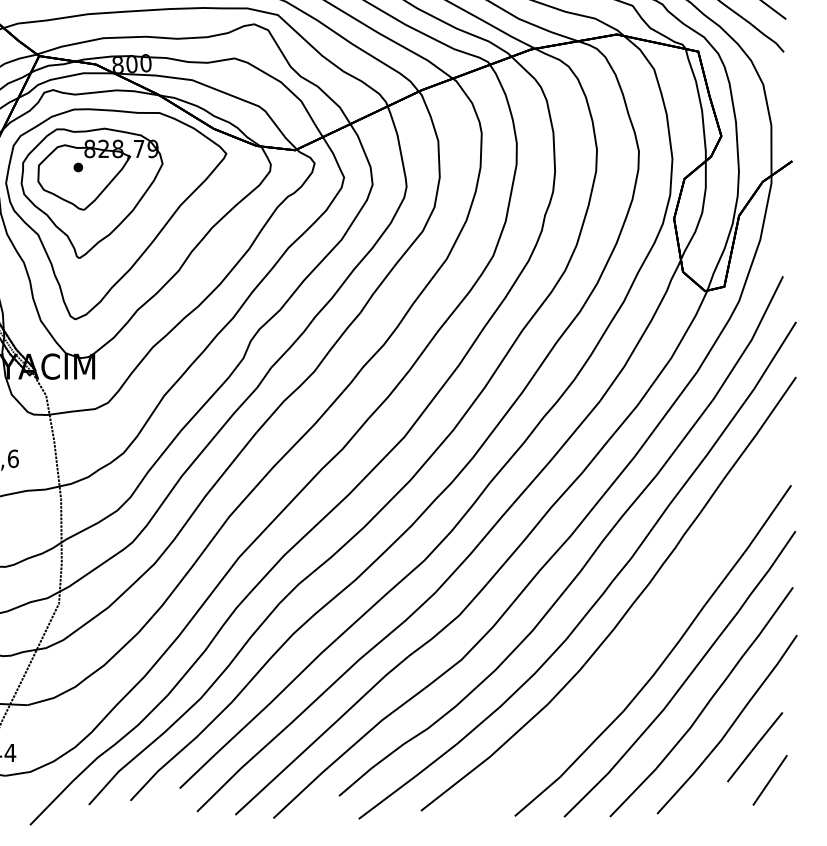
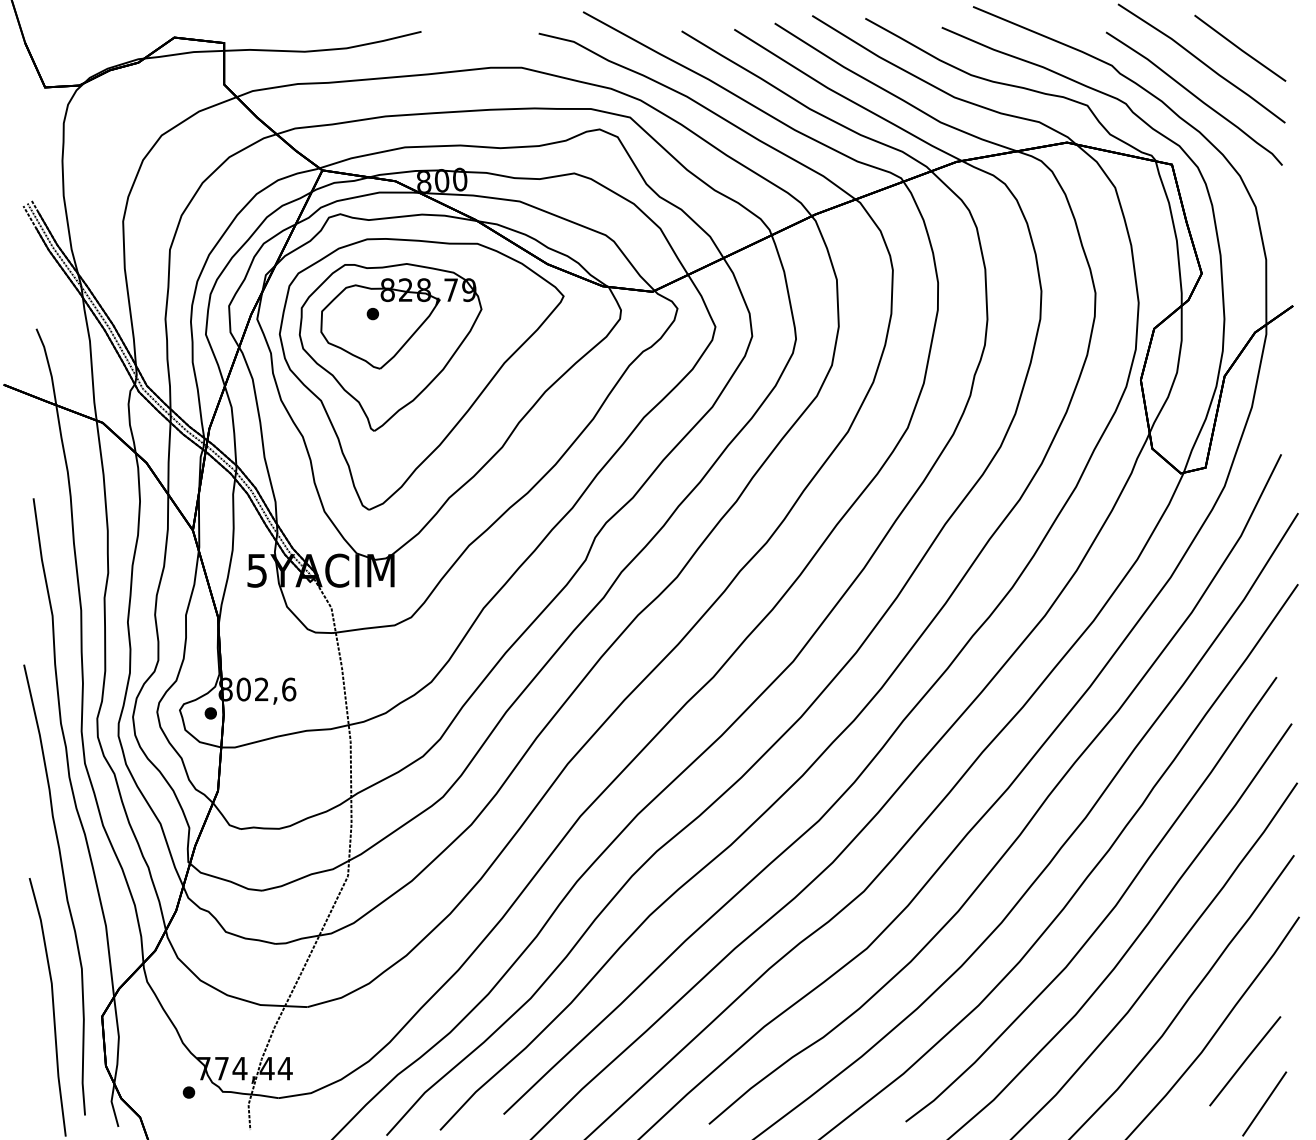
part: (649, 631) -> (1109, 911), added

